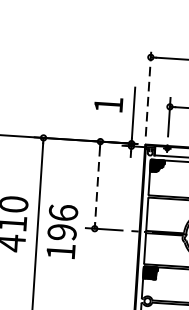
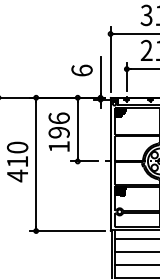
line: (148, 92) -> (110, 59), dashed -> solid
text: (107, 104) -> (81, 70), 1 -> 6
line: (97, 184) -> (77, 129), dashed -> solid
text: (61, 230) -> (58, 131), moved

